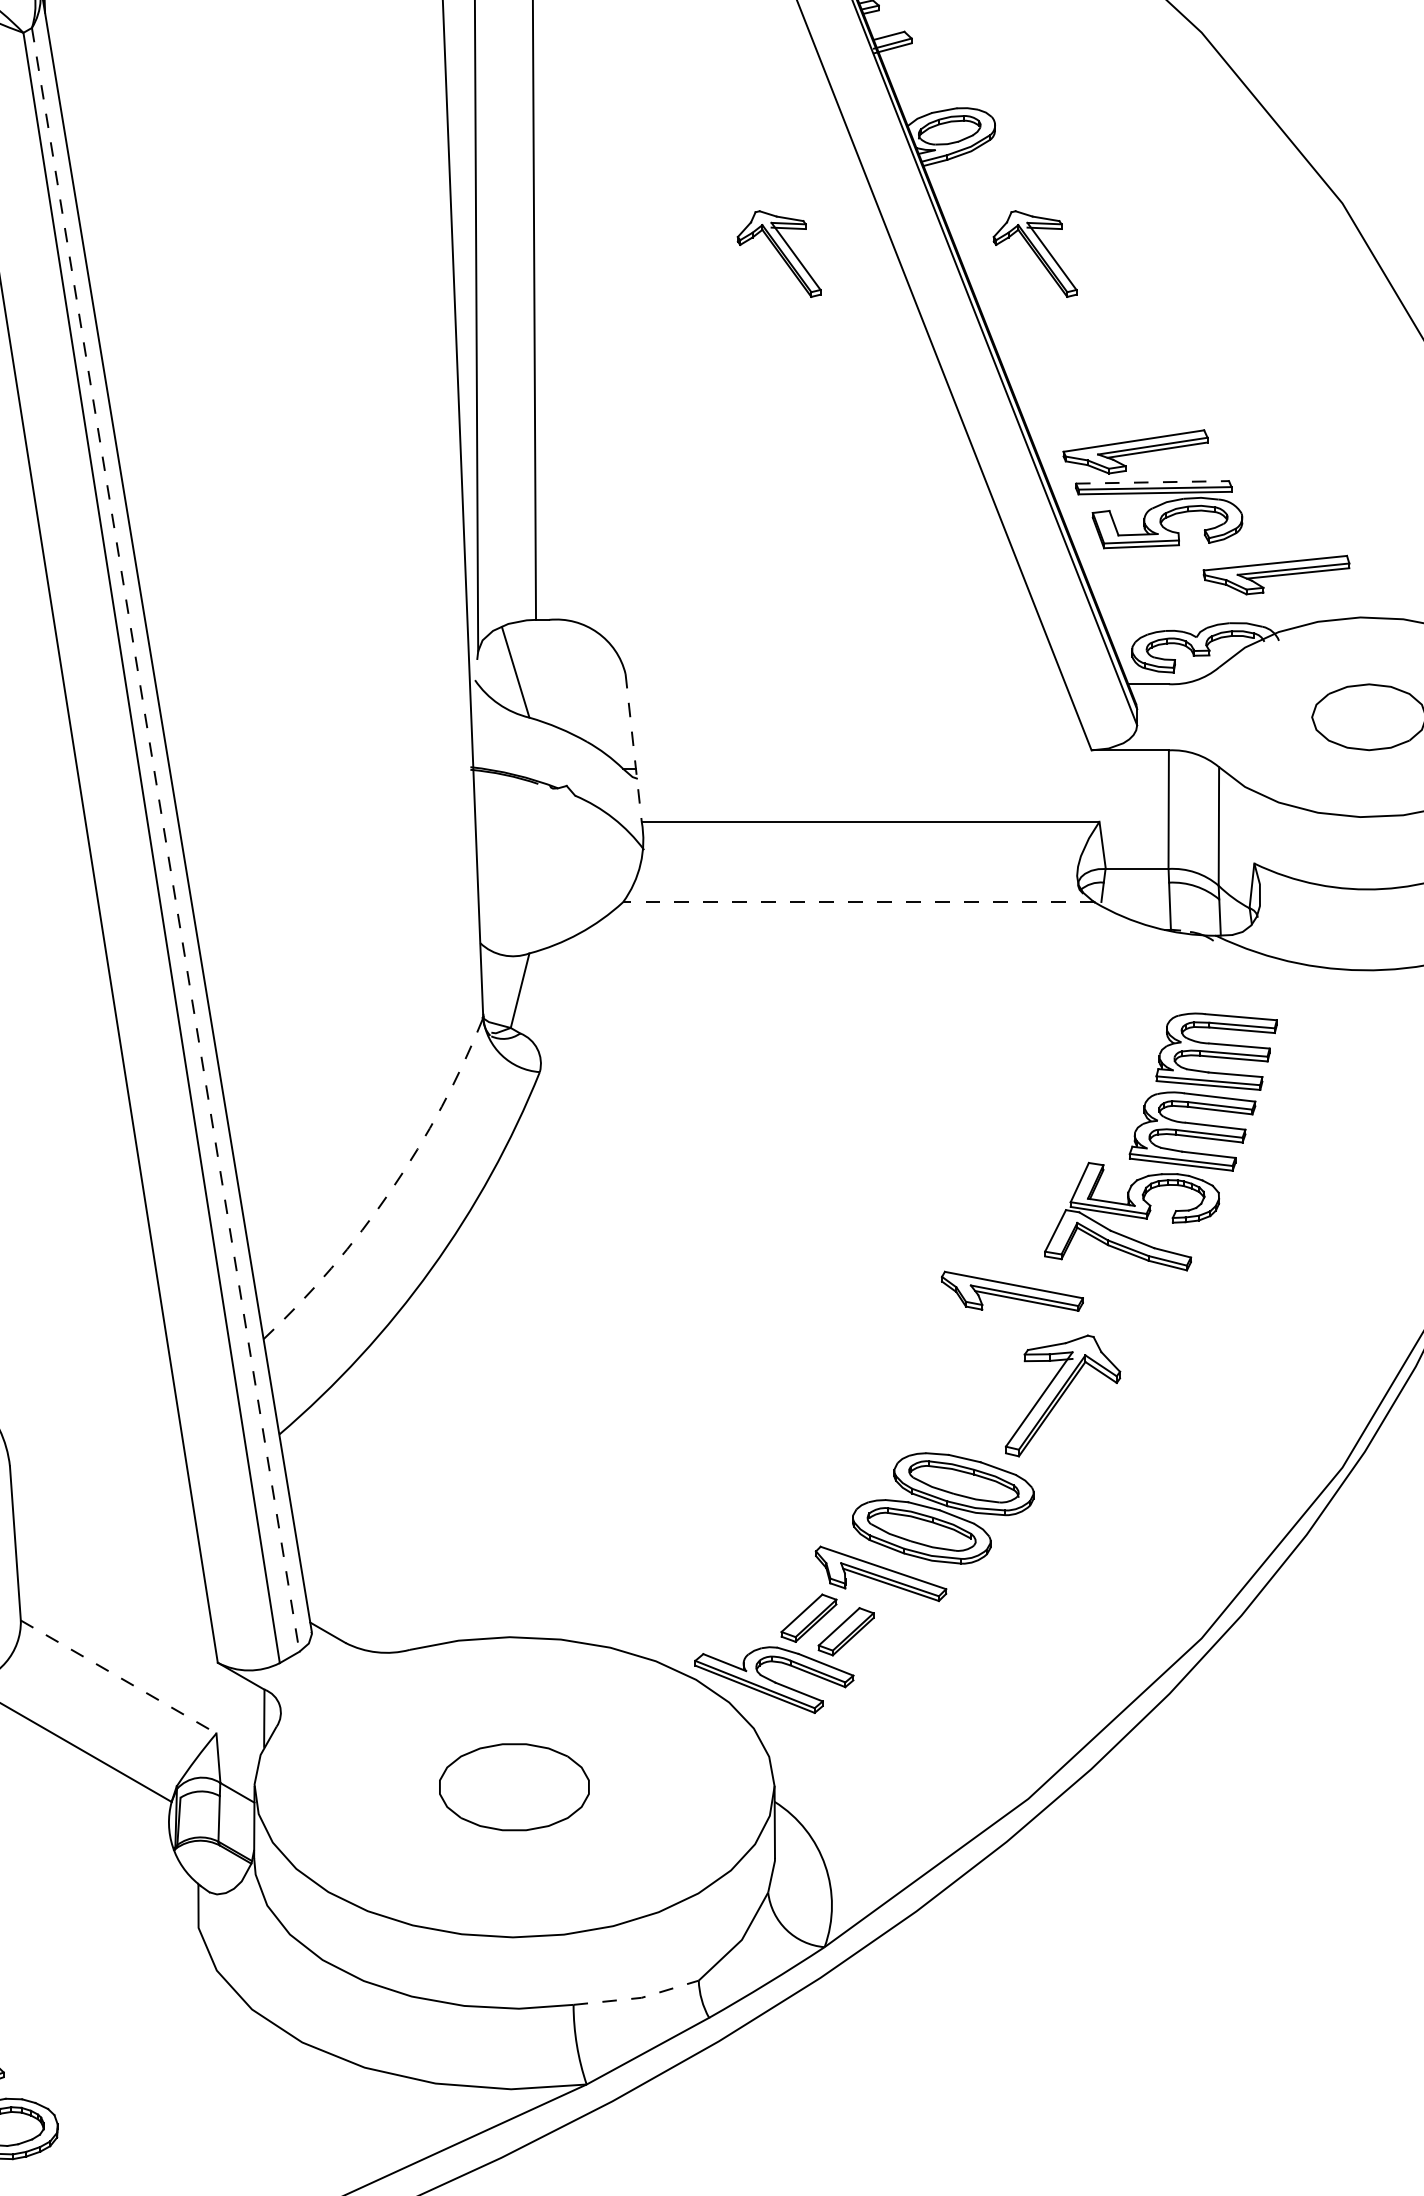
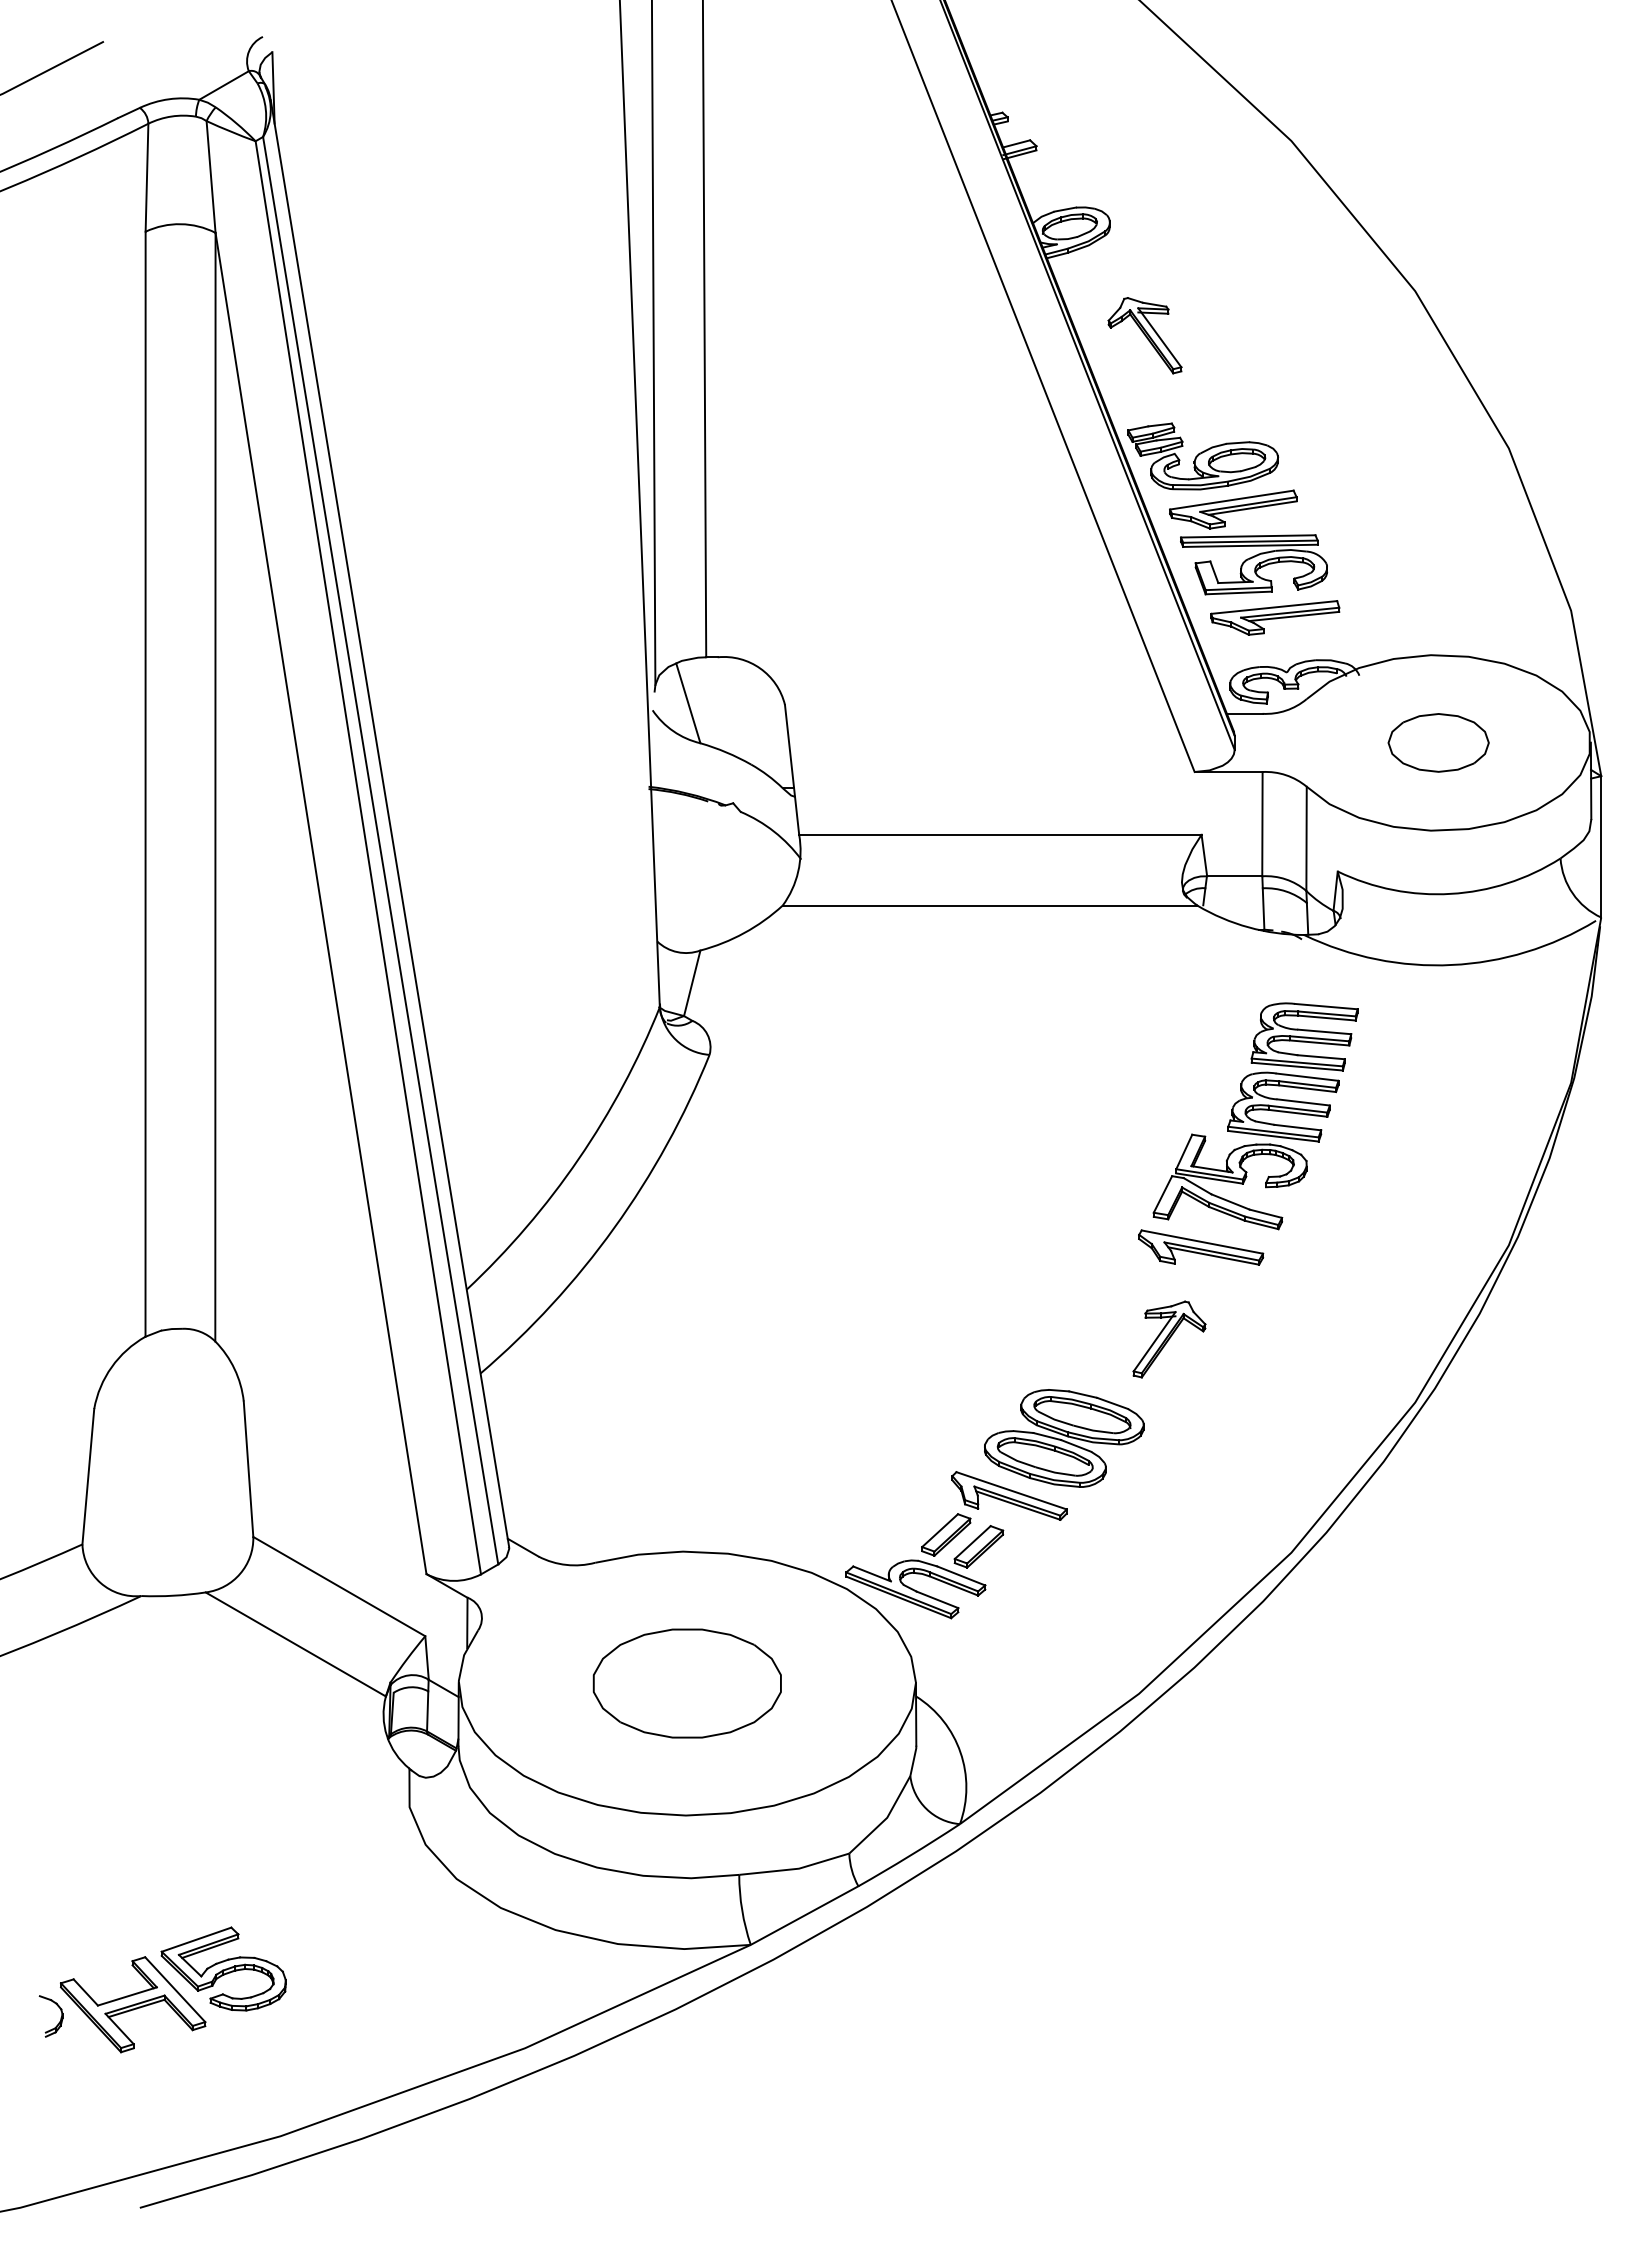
part: (778, 253) -> (919, 335), removed
part: (1101, 391) -> (1203, 456), added
line: (1152, 482) -> (1248, 536), dashed -> solid
part: (1276, 574) -> (1275, 617), moved
line: (634, 748) -> (792, 770), dashed -> solid
line: (165, 840) -> (380, 851), dashed -> solid
line: (858, 902) -> (989, 905), dashed -> solid
arc: (390, 1191) -> (578, 1159), dashed -> solid
part: (1012, 1291) -> (1201, 1247), moved
part: (1062, 1395) -> (1169, 1339), size x0.71
line: (118, 1676) -> (339, 1586), dashed -> solid
part: (513, 1787) -> (686, 1683), size x1.43
line: (638, 1997) -> (796, 1868), dashed -> solid

